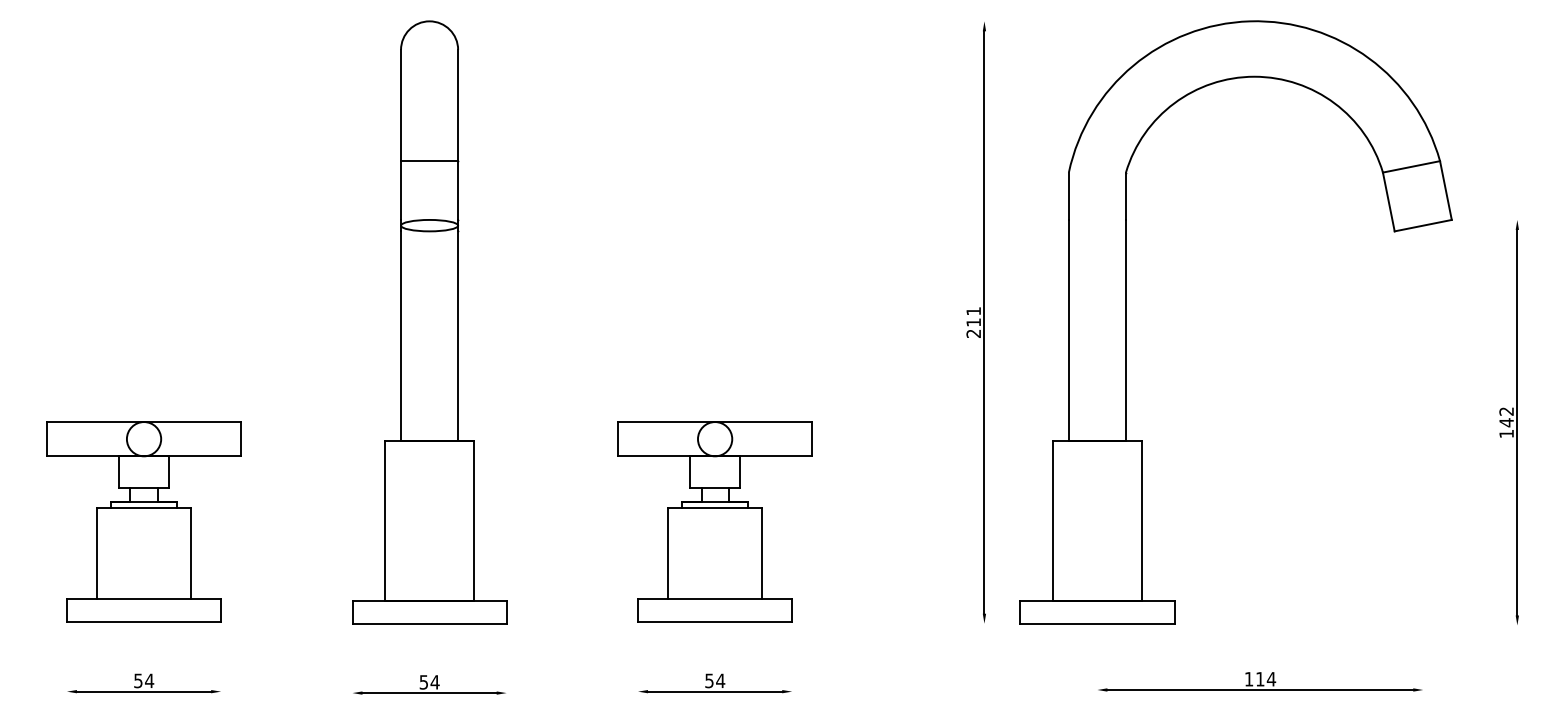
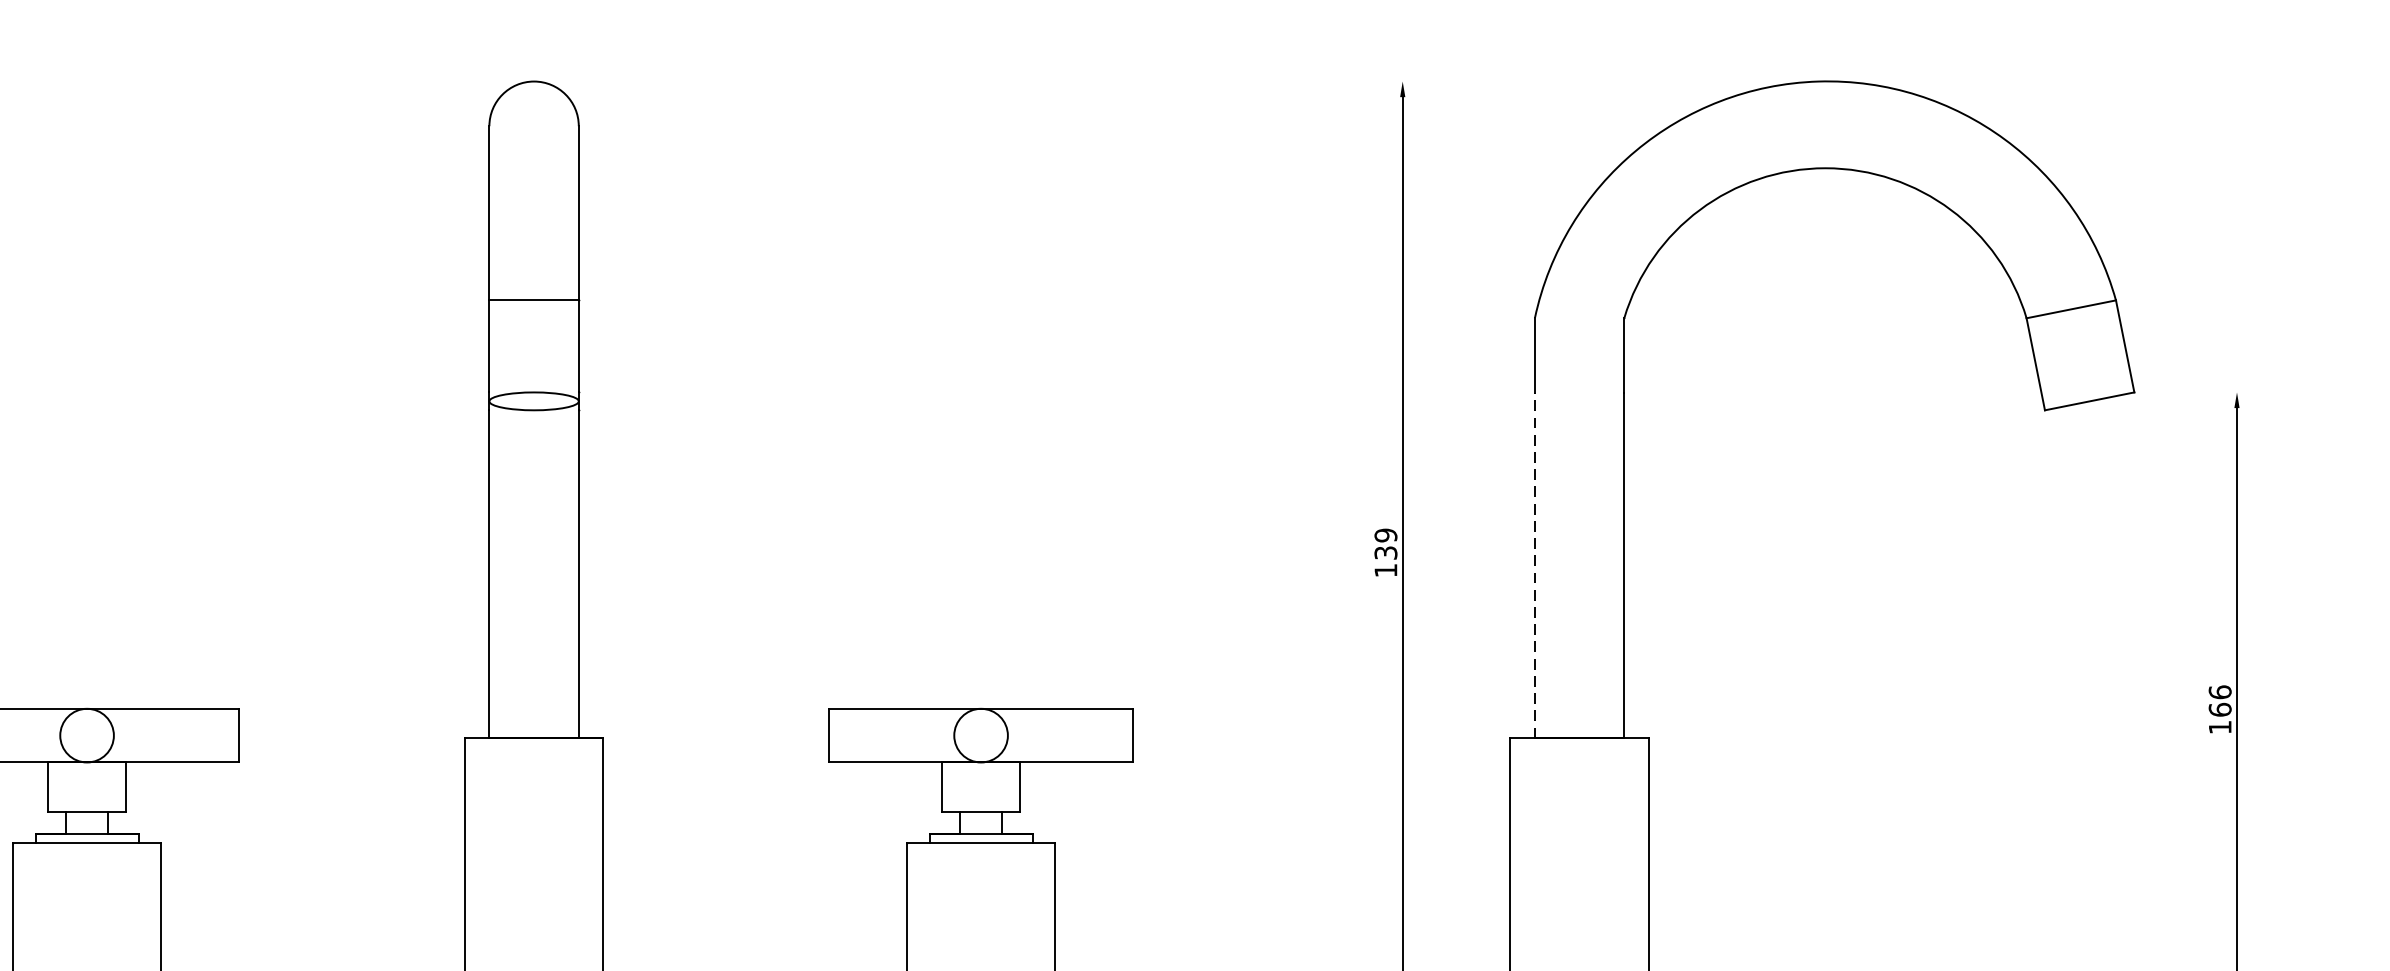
text: (973, 322) -> (1385, 552), 211 -> 139
line: (1068, 330) -> (1534, 565), solid -> dashed
text: (1506, 417) -> (2219, 701), 142 -> 166

